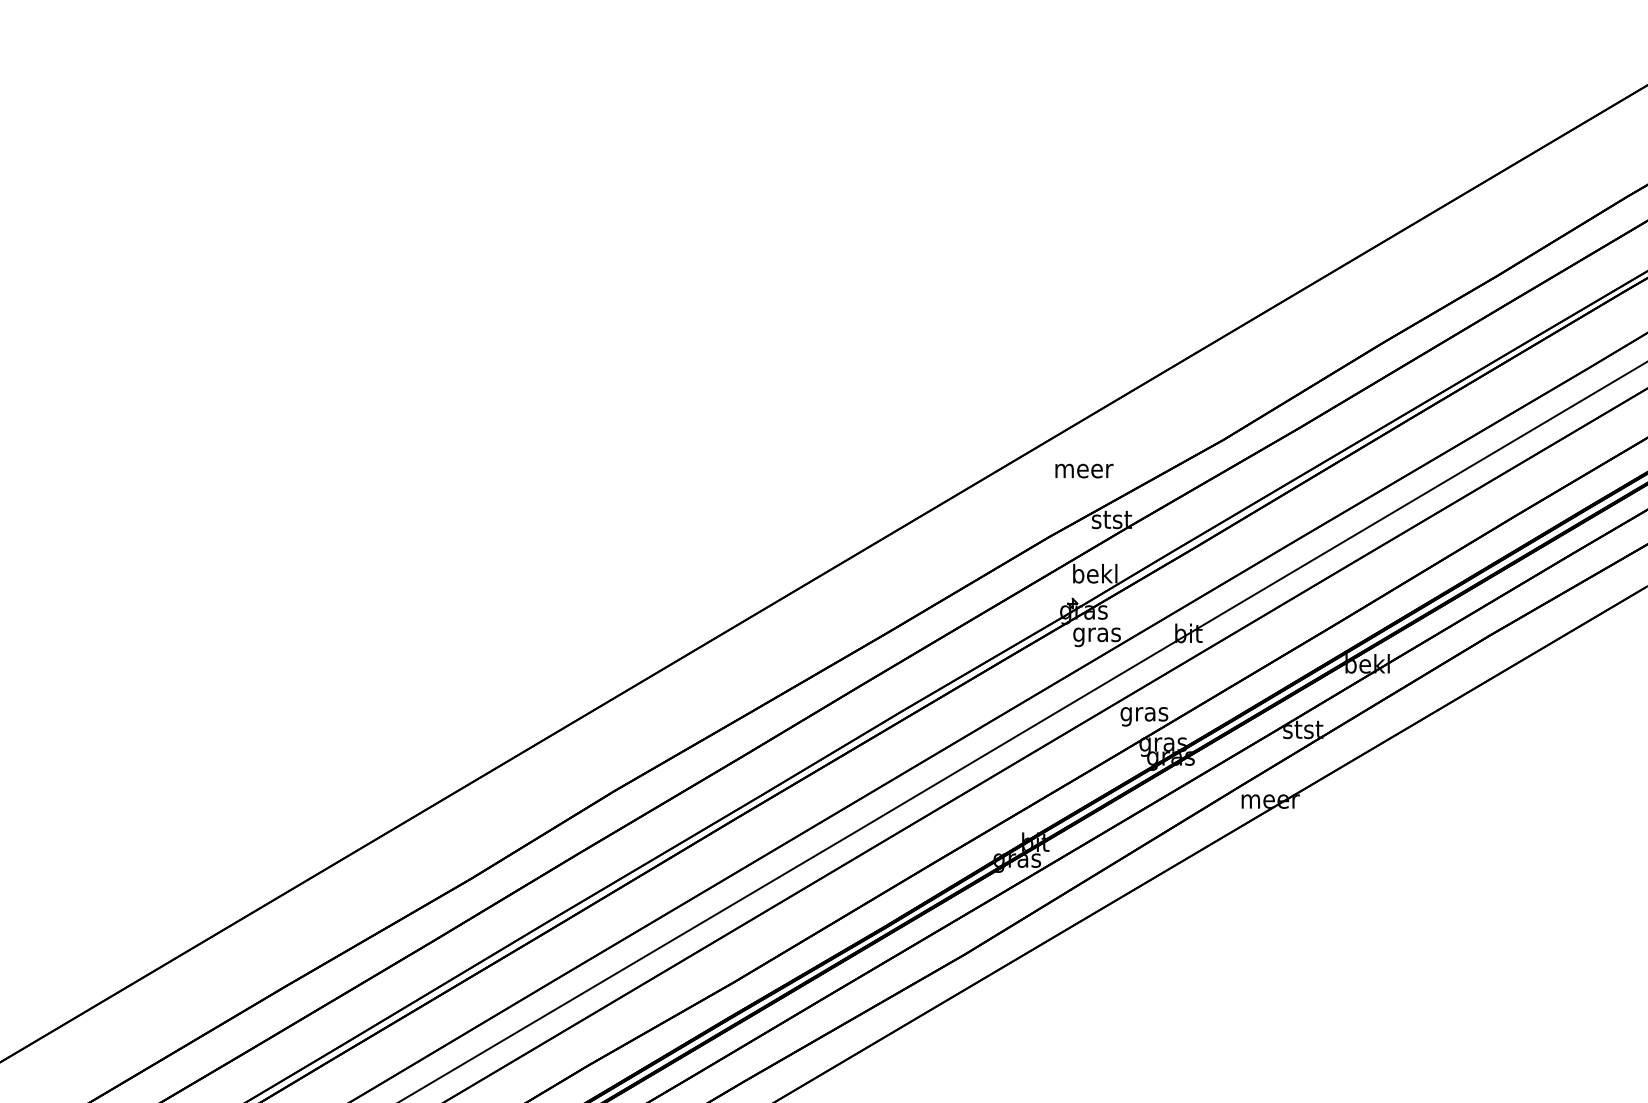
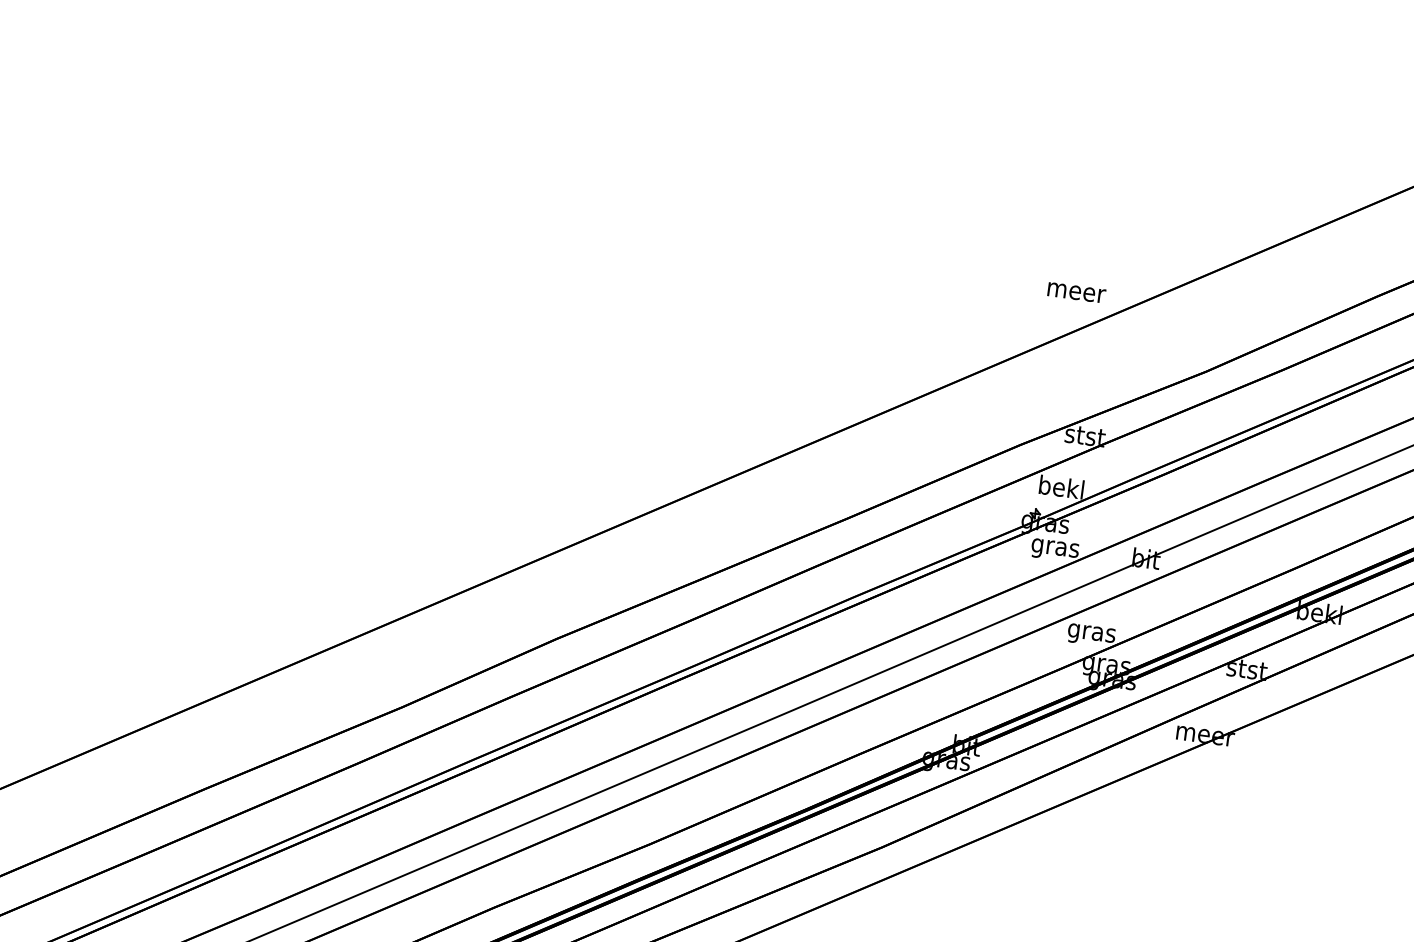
text: (1084, 470) -> (1076, 292), moved

